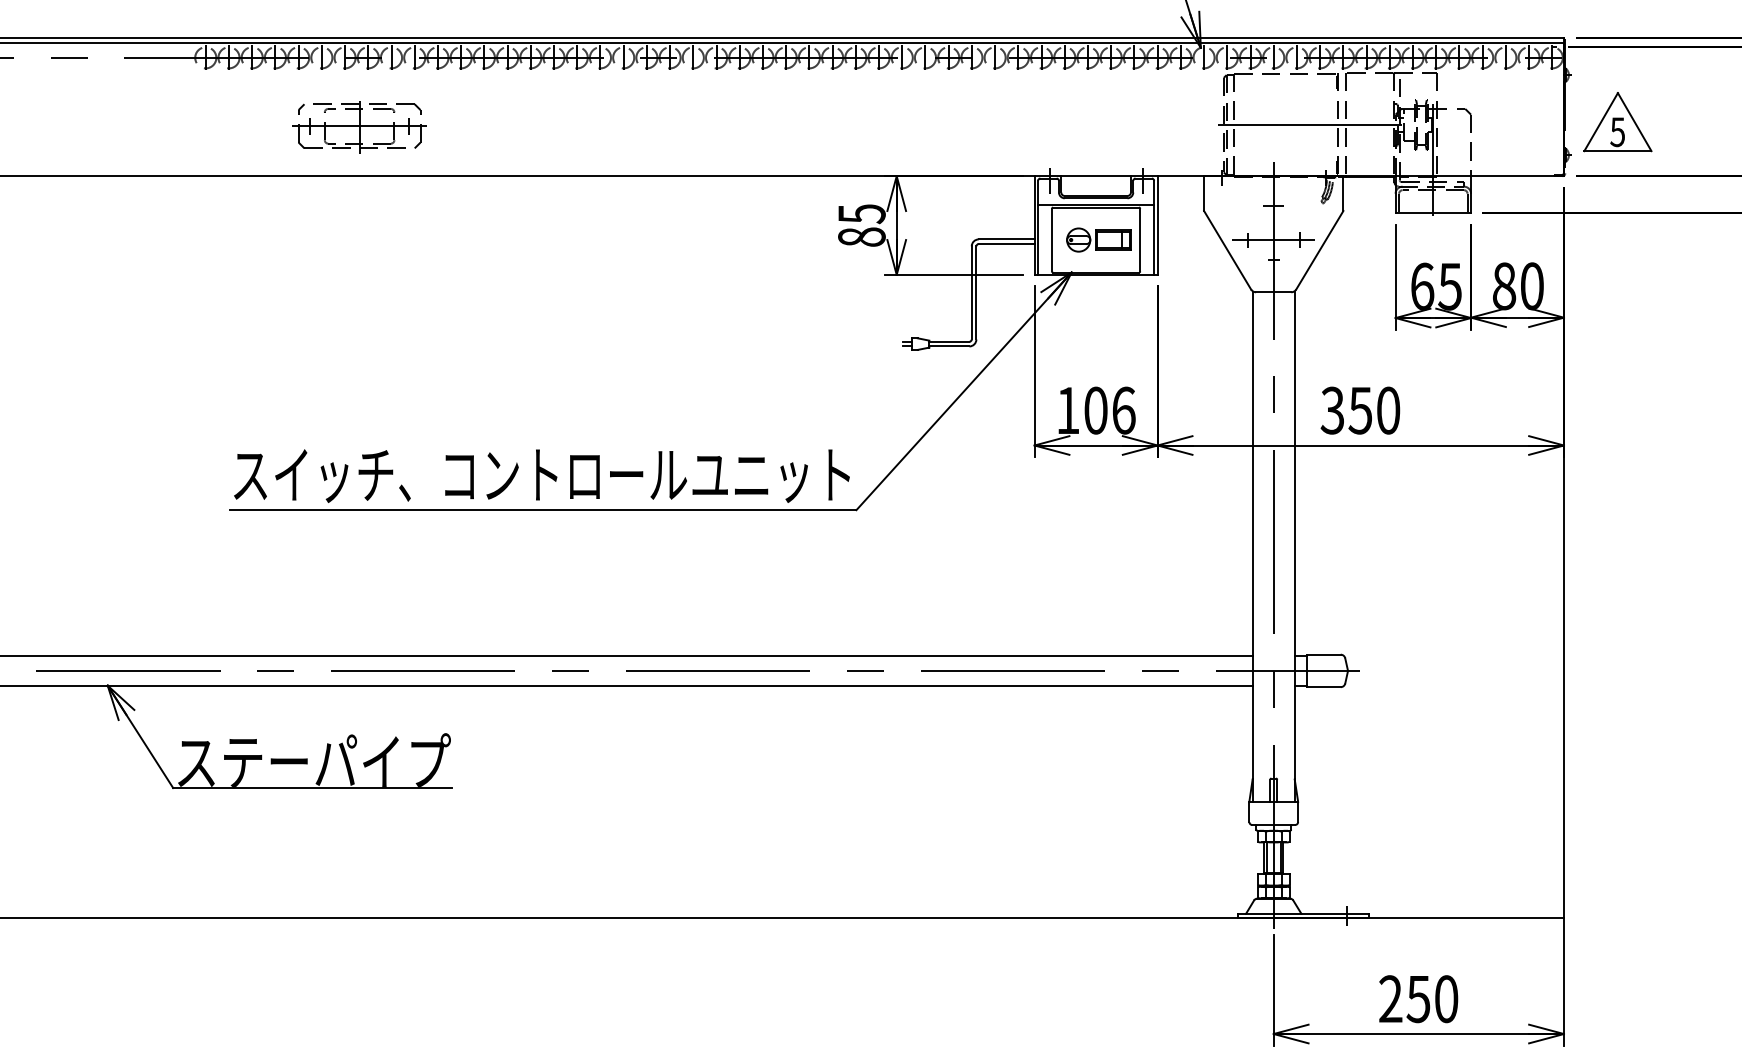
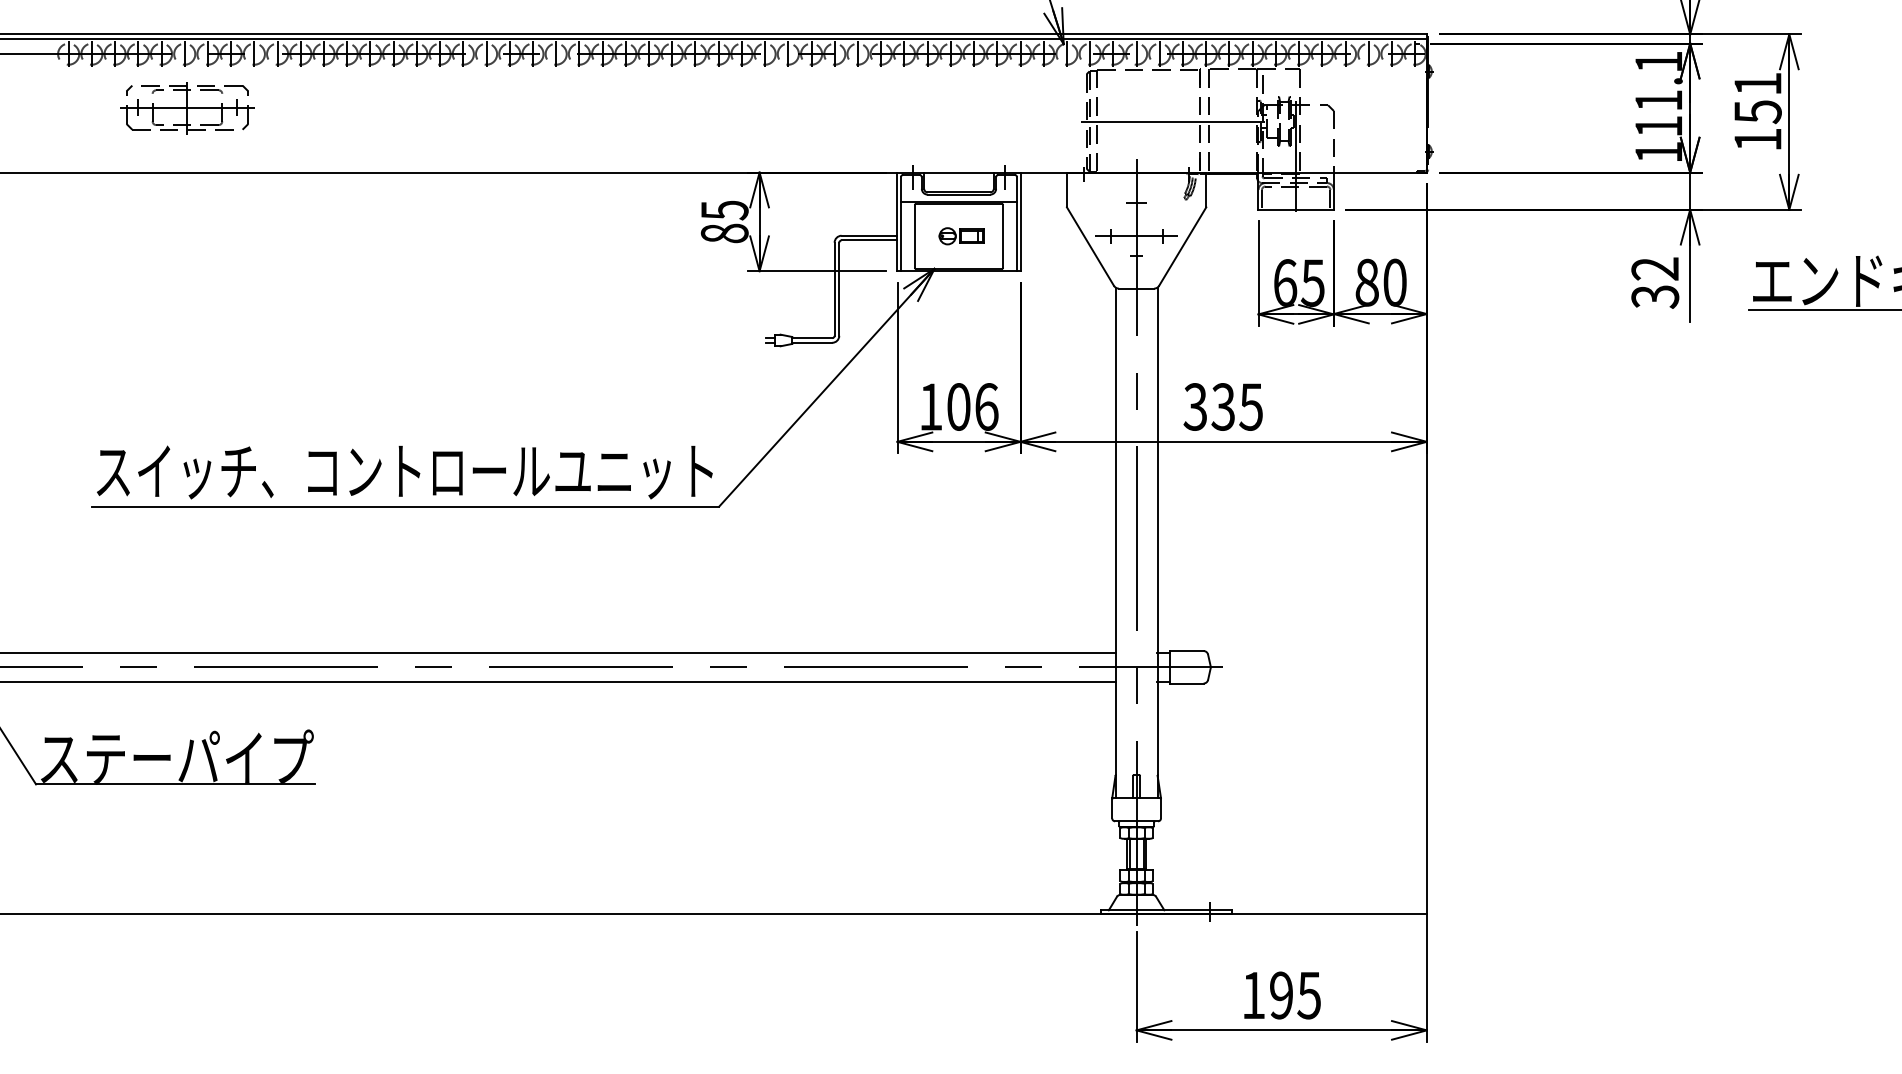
part: (1617, 122) -> (1480, 118), removed
part: (359, 127) -> (187, 108), moved
part: (1098, 239) -> (961, 235), size x0.7
text: (1373, 410) -> (1236, 406), 350 -> 335
text: (1418, 999) -> (1281, 995), 250 -> 195

